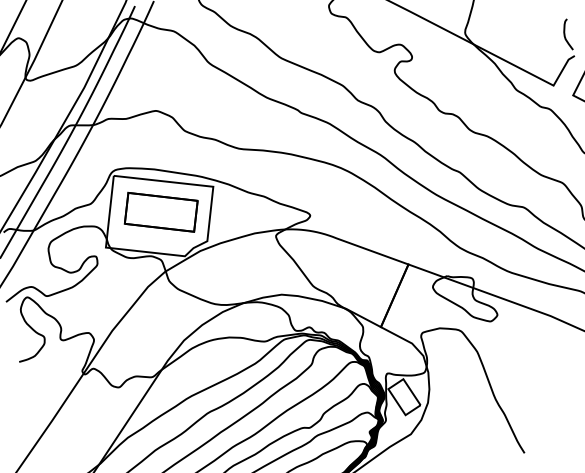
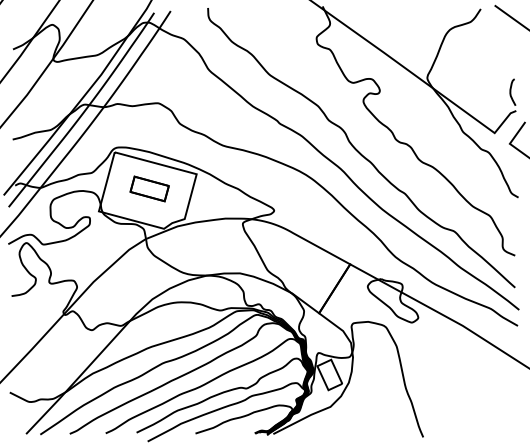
part: (160, 211) -> (149, 188), size x0.6

